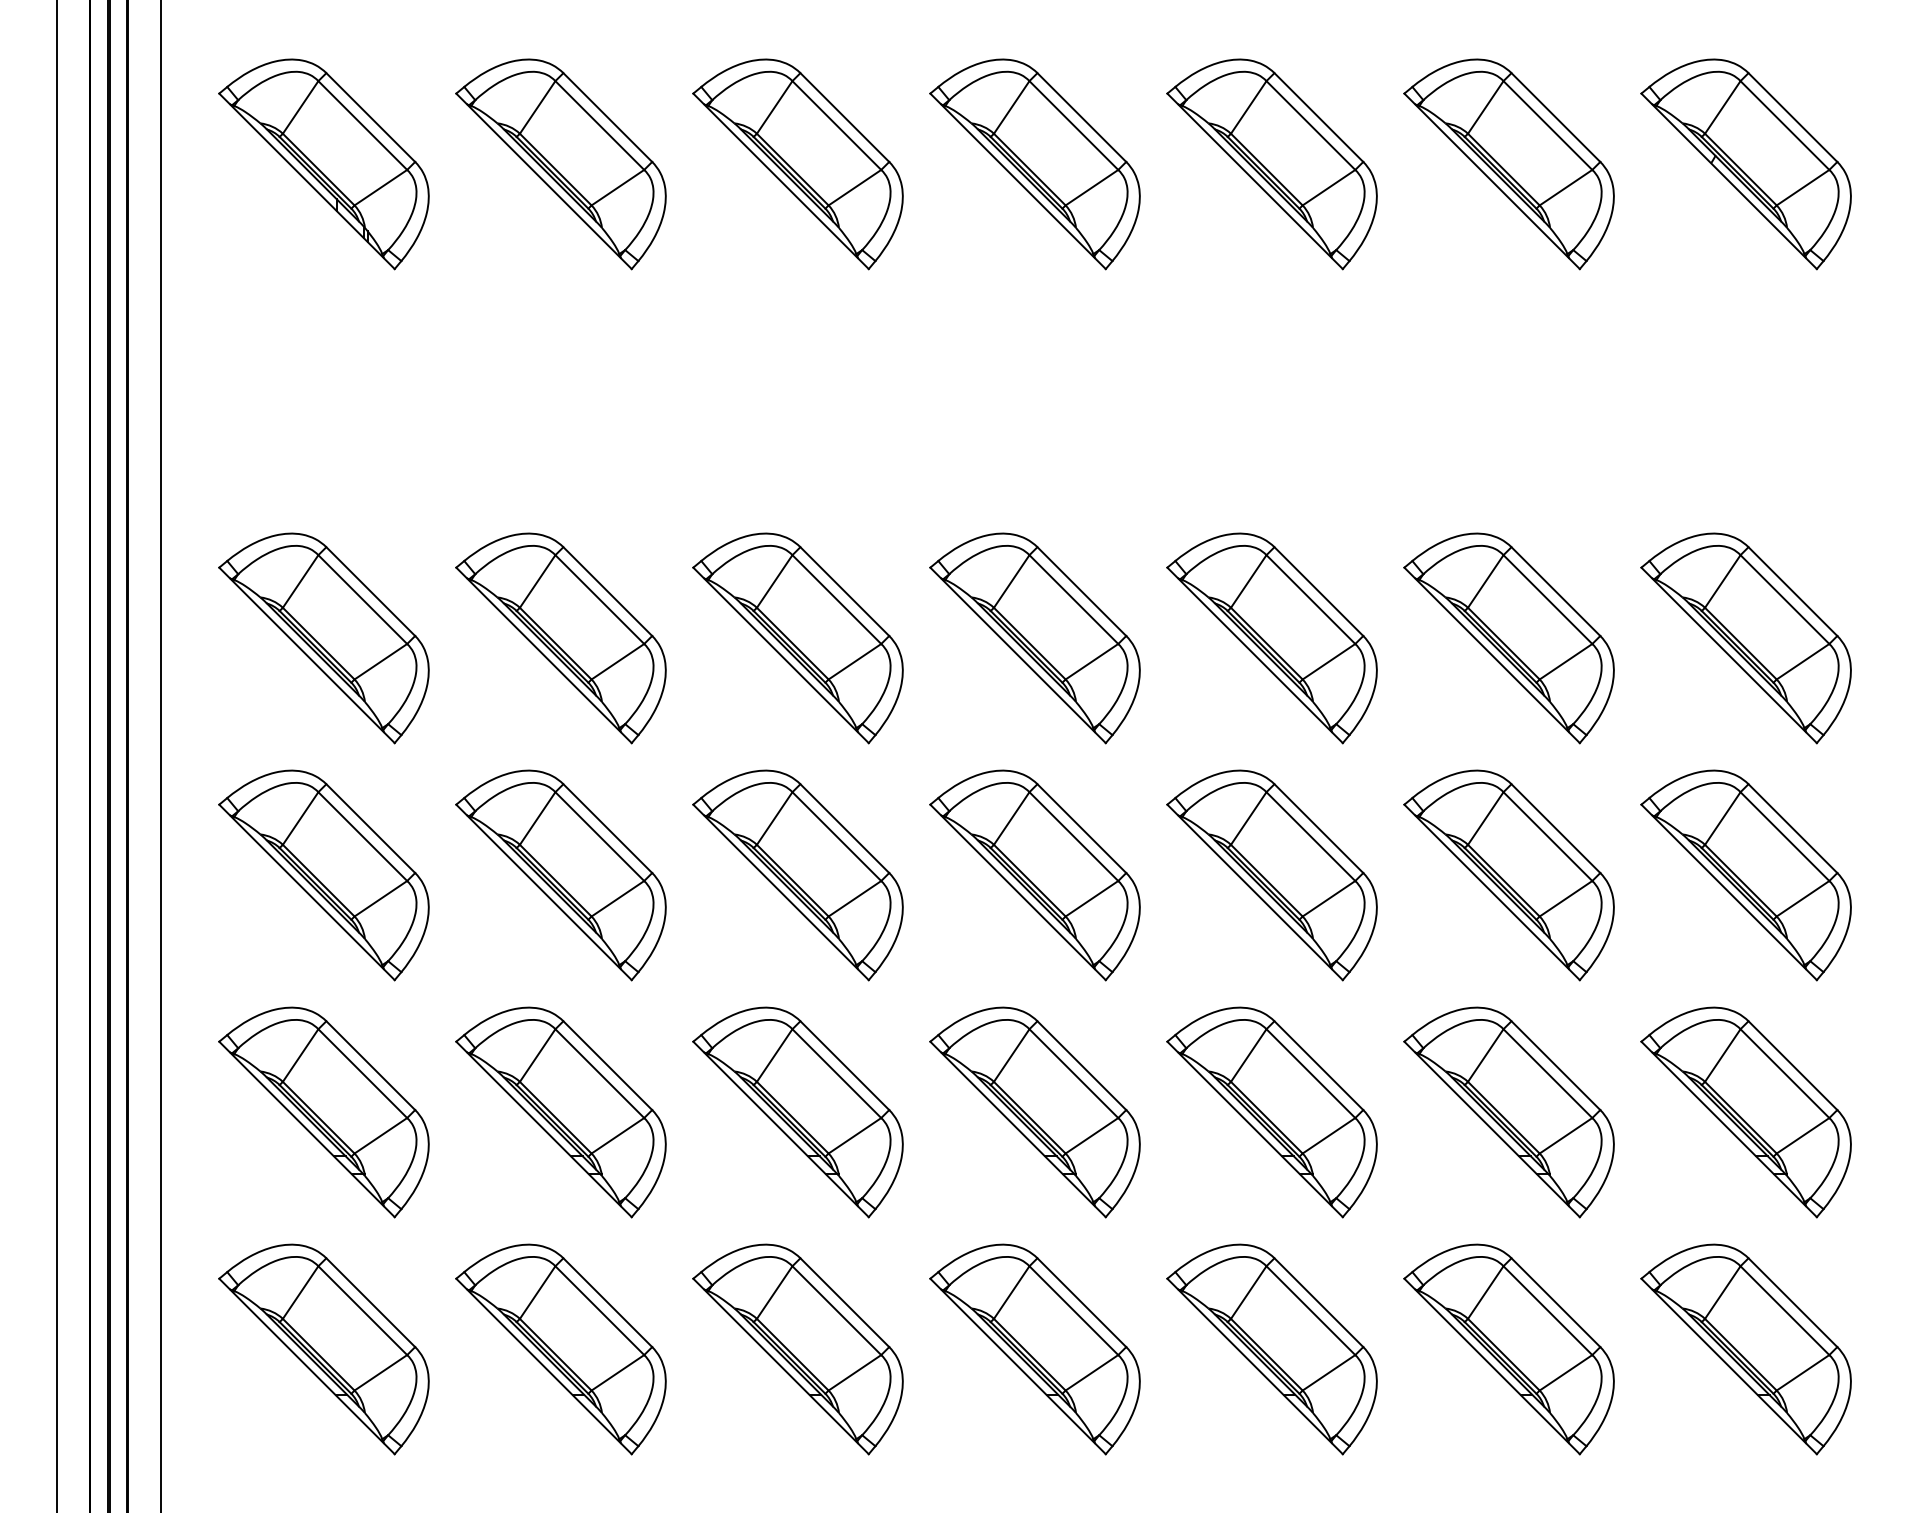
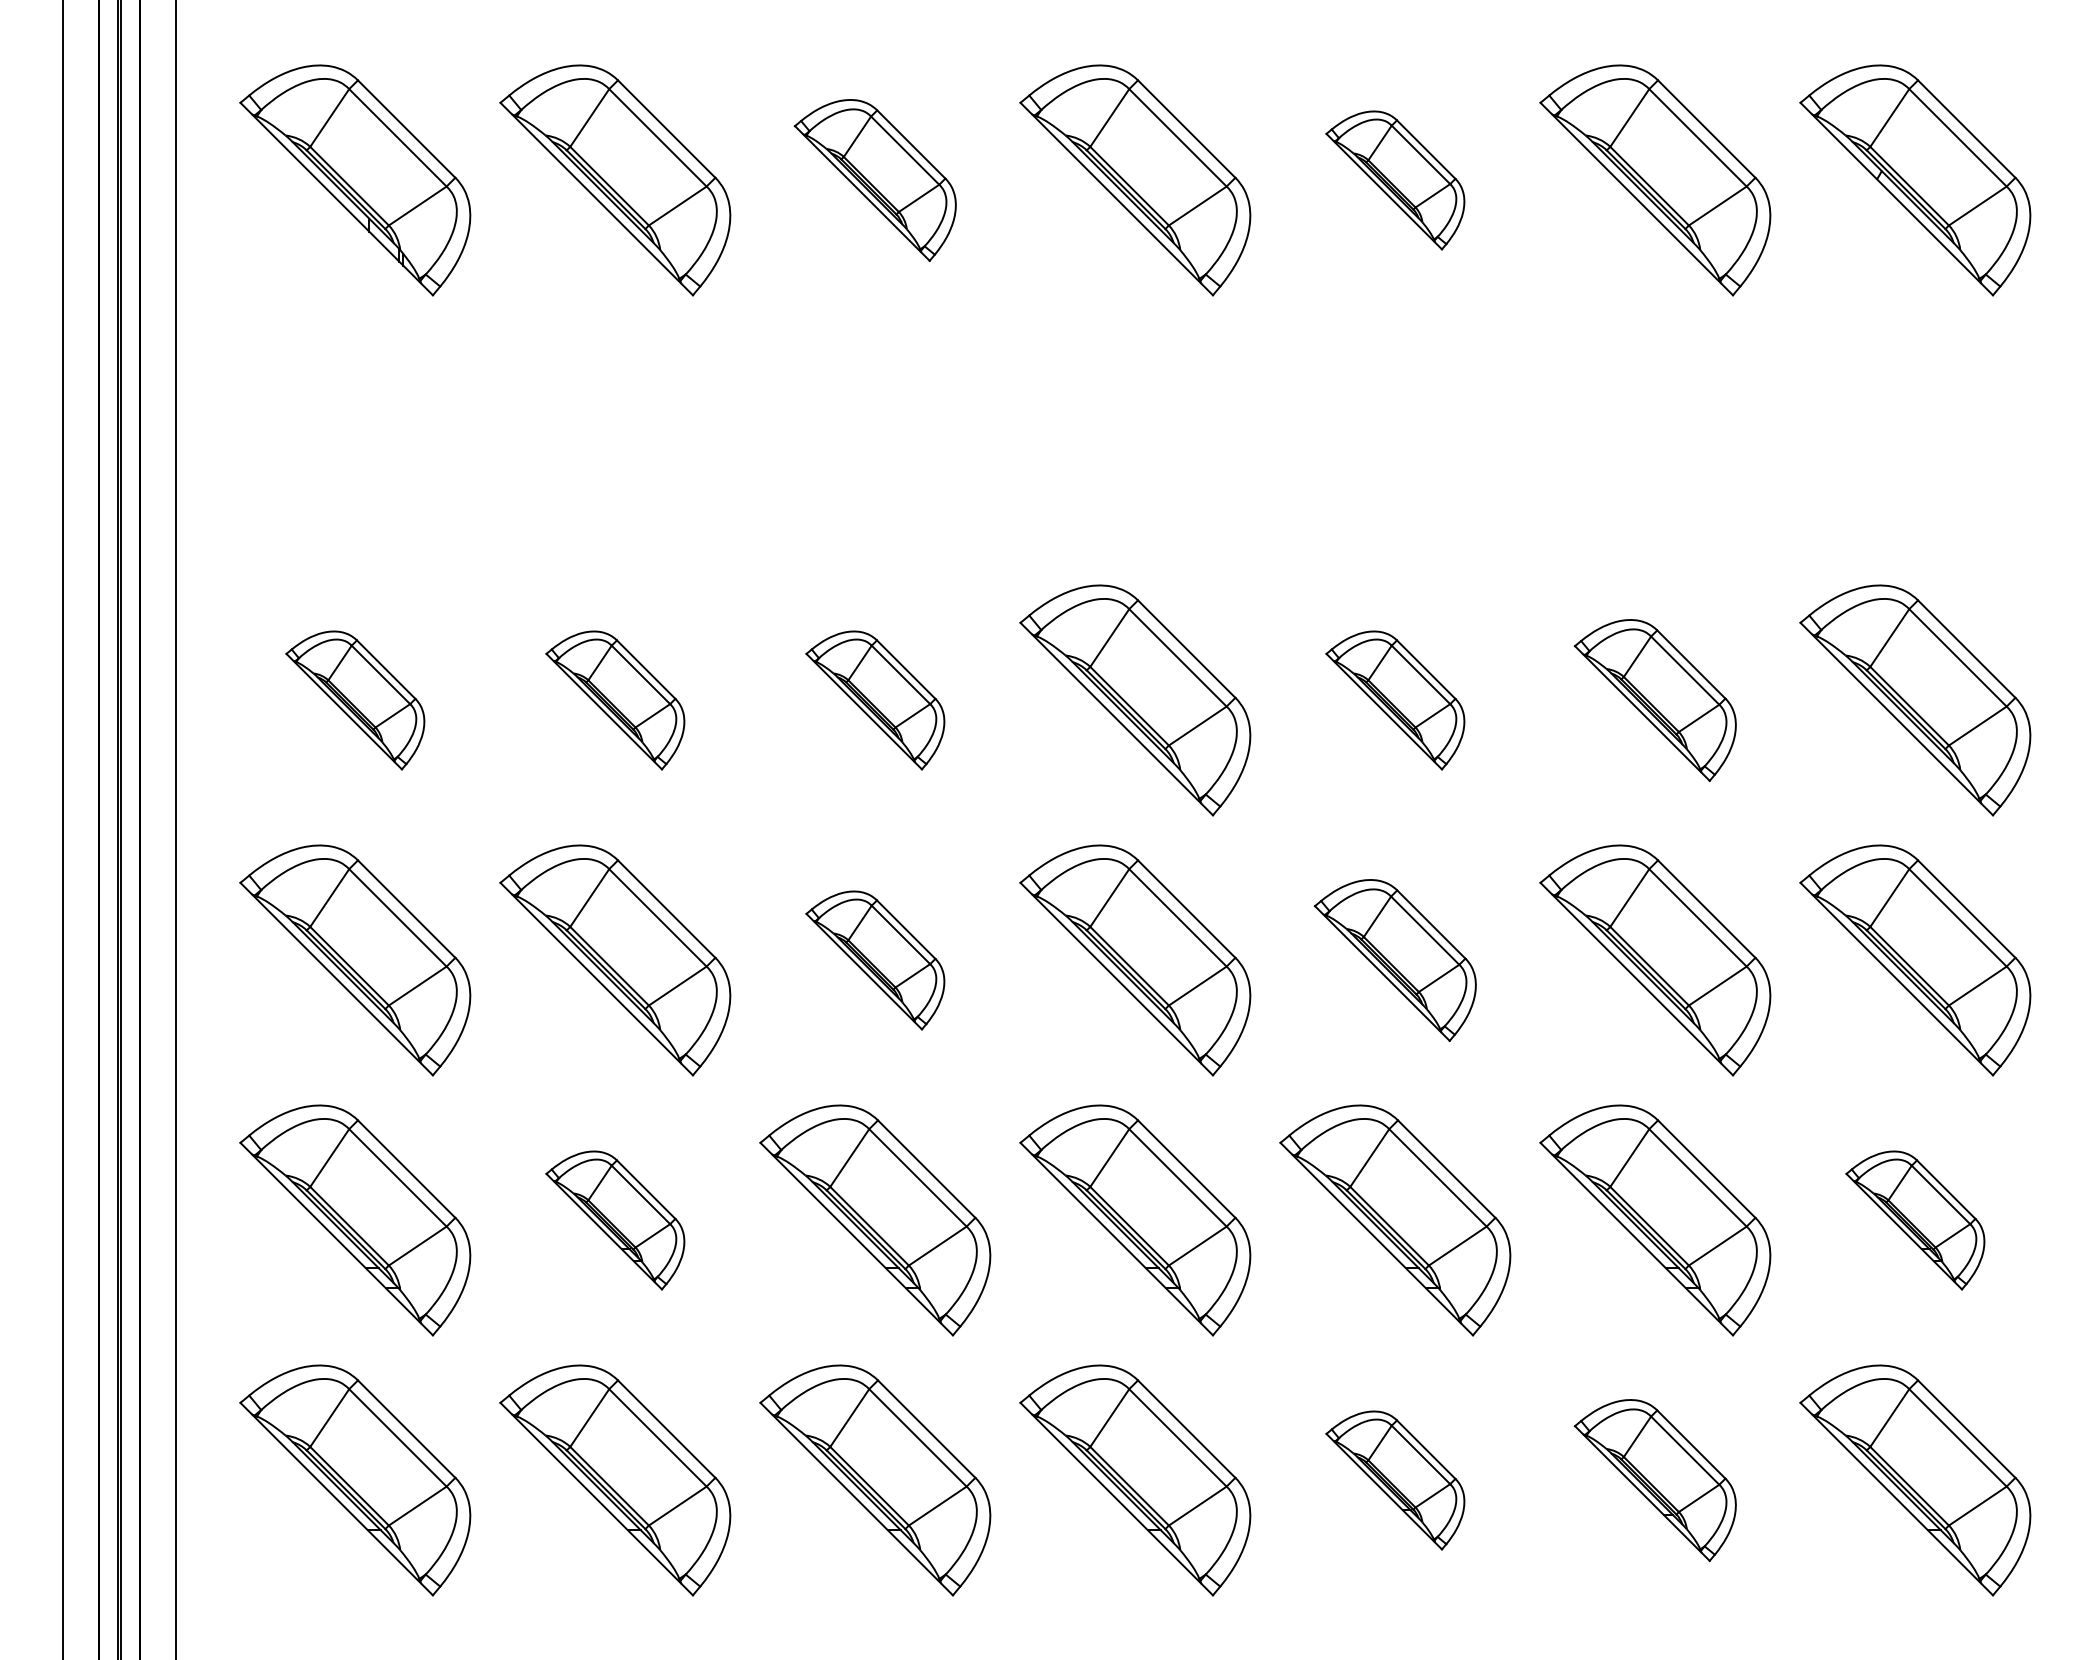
part: (798, 164) -> (875, 180), size x0.7
part: (1272, 164) -> (1395, 180), size x0.6
part: (324, 638) -> (355, 700), size x0.6
part: (561, 638) -> (615, 700), size x0.6
part: (798, 638) -> (875, 700), size x0.6
part: (1272, 638) -> (1395, 700), size x0.6
part: (1509, 638) -> (1655, 700), size x0.7
part: (798, 875) -> (875, 960), size x0.6
part: (1272, 875) -> (1395, 960), size x0.7
part: (561, 1112) -> (615, 1220), size x0.6
part: (1746, 1112) -> (1915, 1220), size x0.6
part: (1272, 1349) -> (1395, 1480), size x0.6
part: (1509, 1349) -> (1655, 1480), size x0.7

